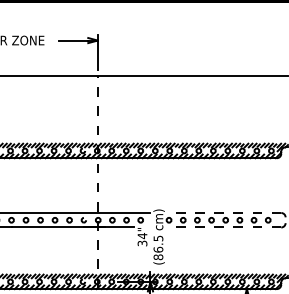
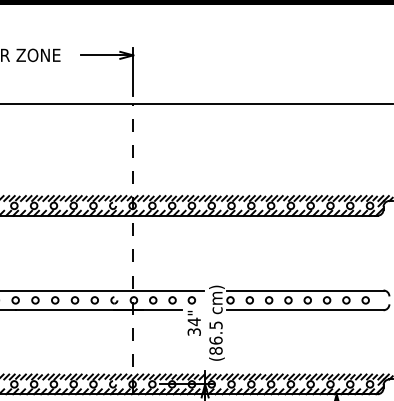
line: (223, 213) -> (304, 291), dashed -> solid
line: (223, 227) -> (304, 310), dashed -> solid

